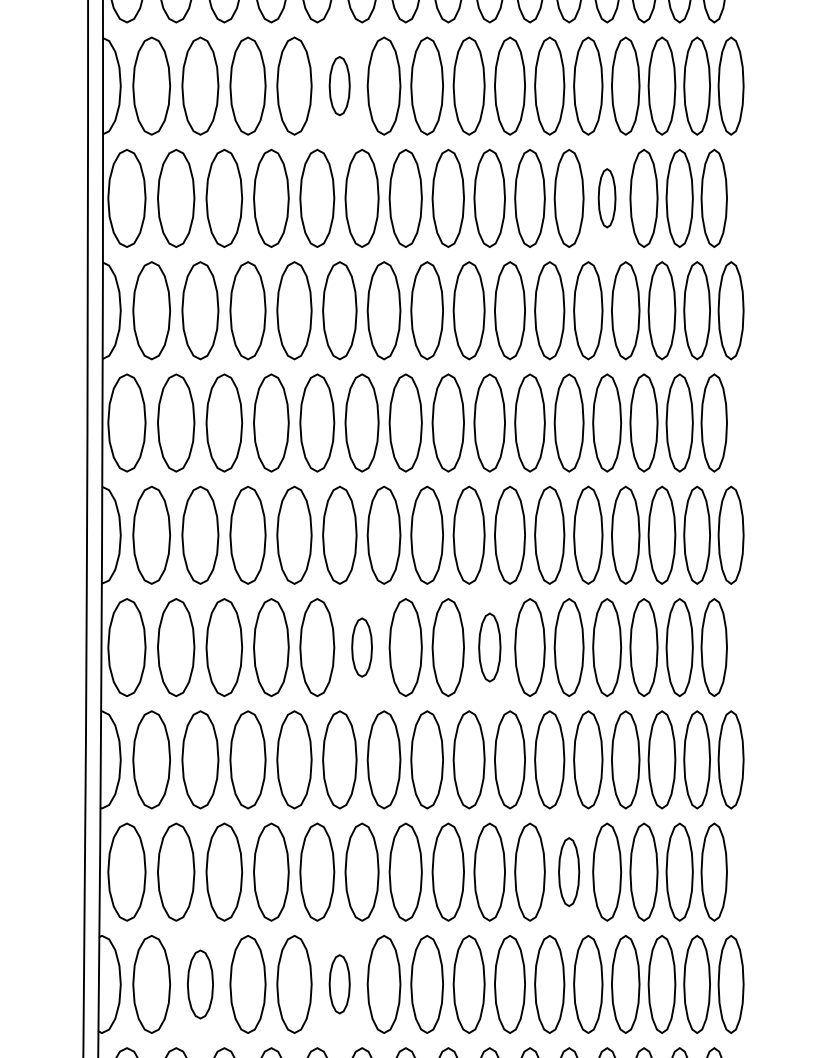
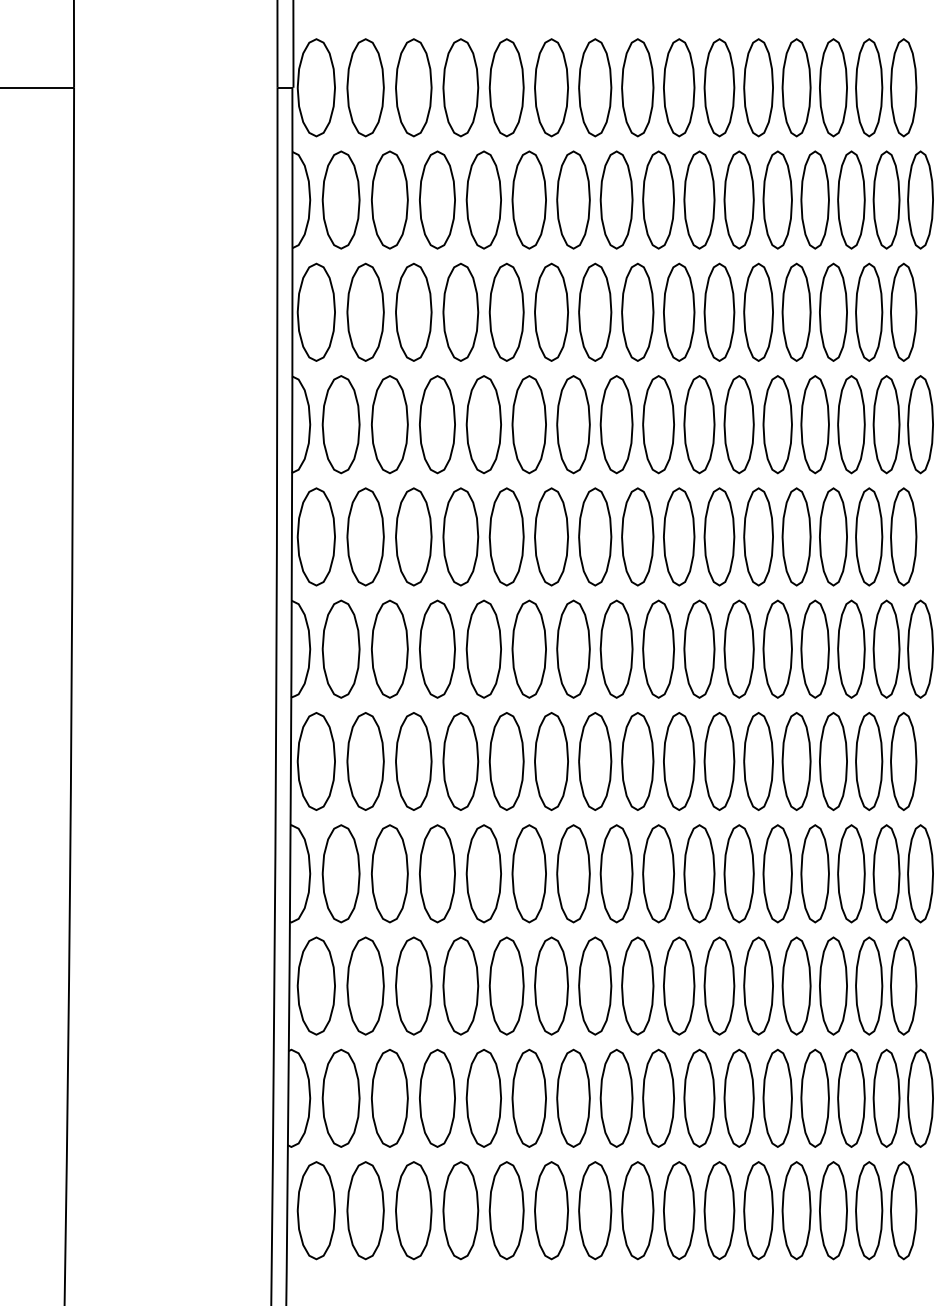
part: (339, 85) -> (528, 199), size x1.67
part: (607, 197) -> (796, 311), size x1.67
part: (362, 647) -> (551, 761), size x1.67
part: (490, 647) -> (679, 761), size x1.43
part: (569, 871) -> (758, 985), size x1.43
part: (339, 983) -> (528, 1097), size x1.67
part: (200, 984) -> (389, 1098), size x1.43

